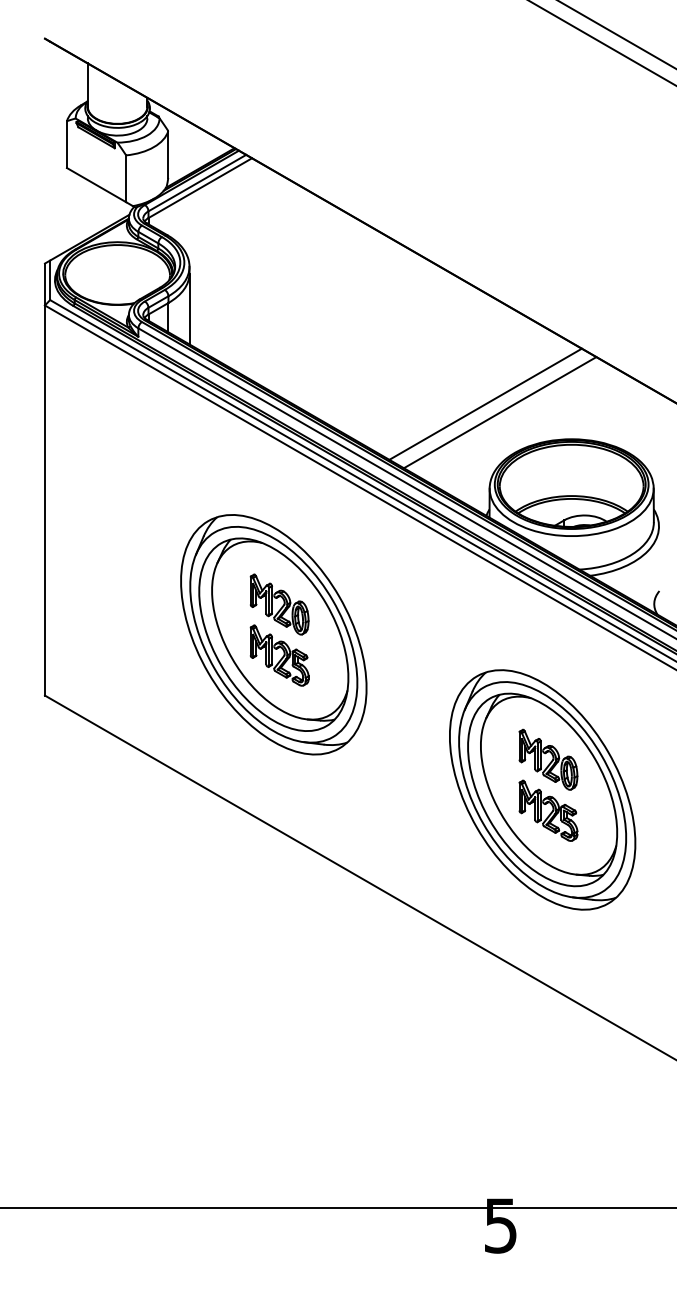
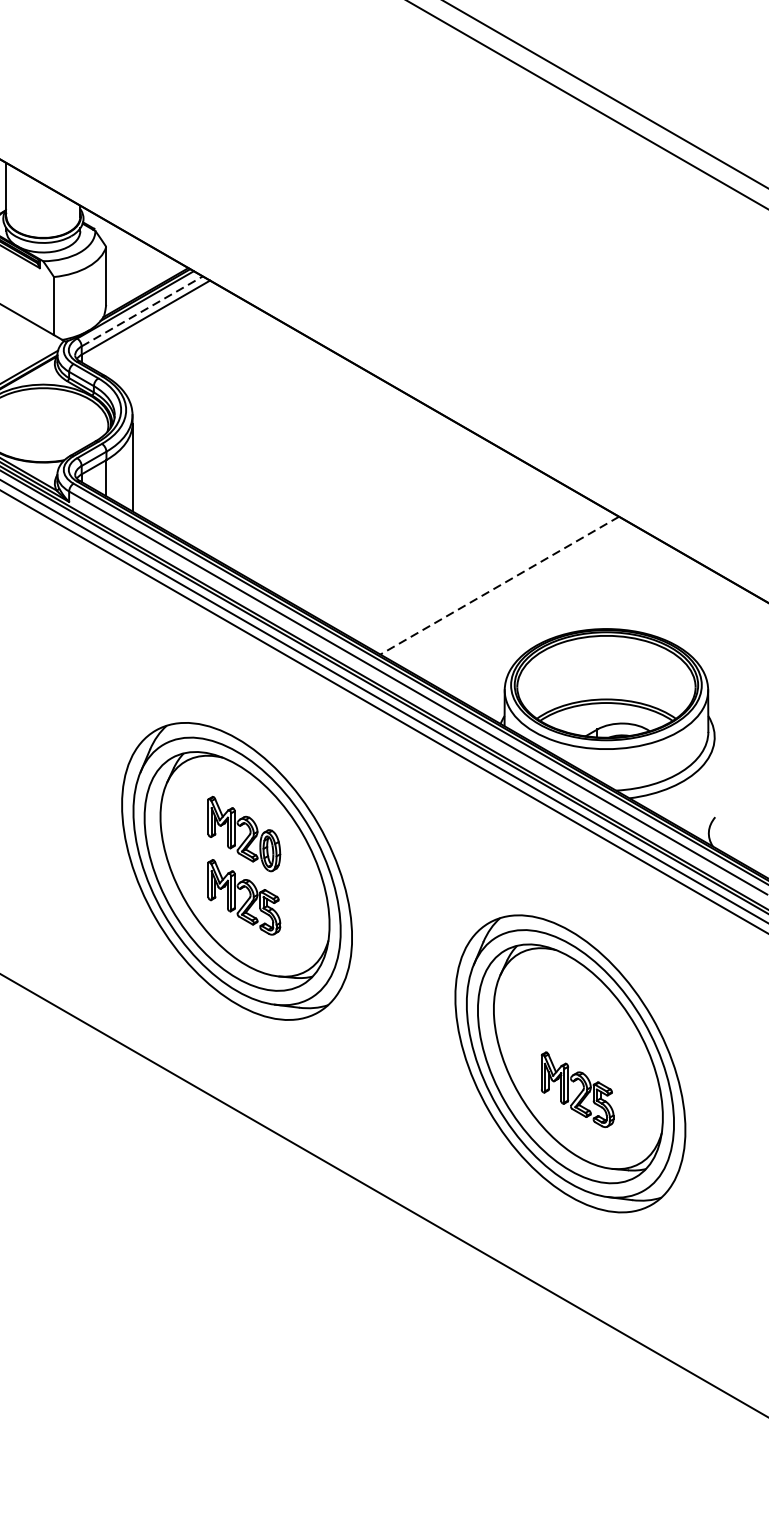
line: (197, 182) -> (142, 310), solid -> dashed
line: (485, 404) -> (499, 585), solid -> dashed
line: (499, 412) -> (516, 595), removed
part: (548, 759) -> (577, 1026), removed

